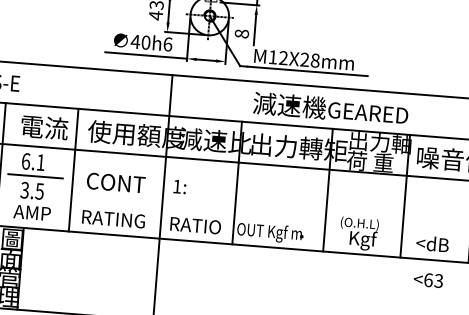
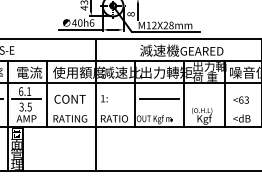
line: (280, 196) -> (158, 99), added
text: (427, 278) -> (240, 99), moved

